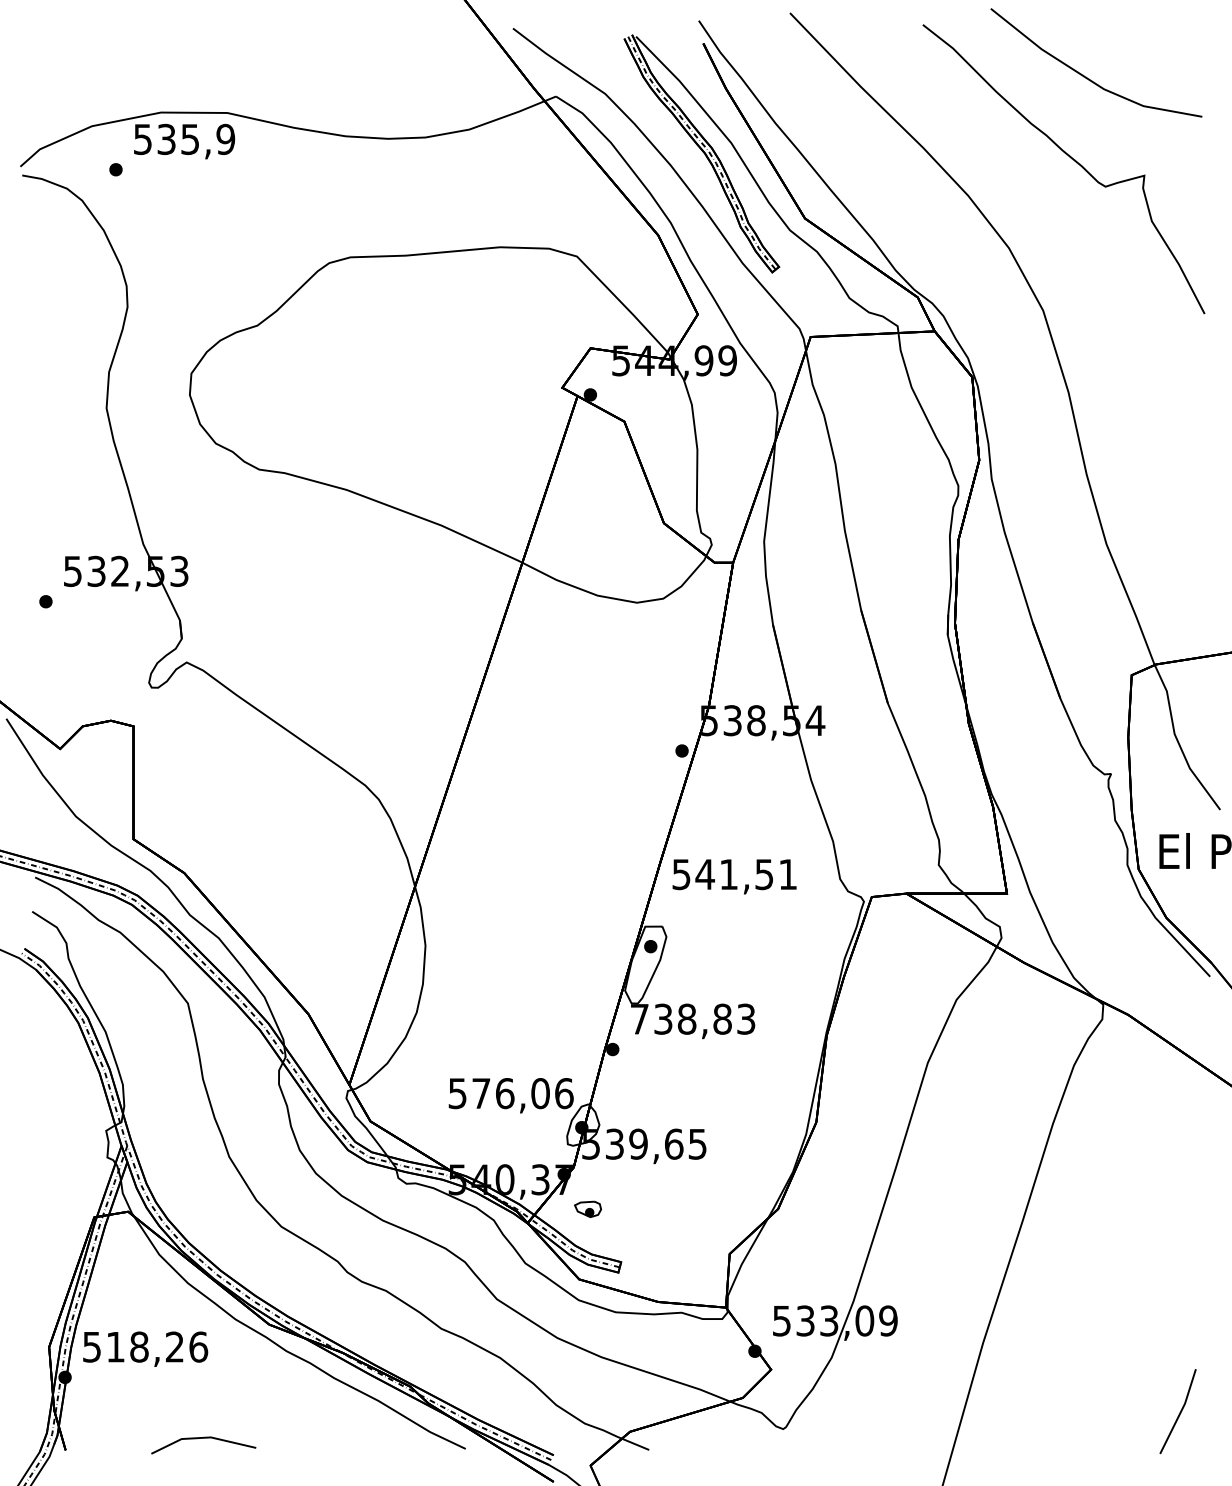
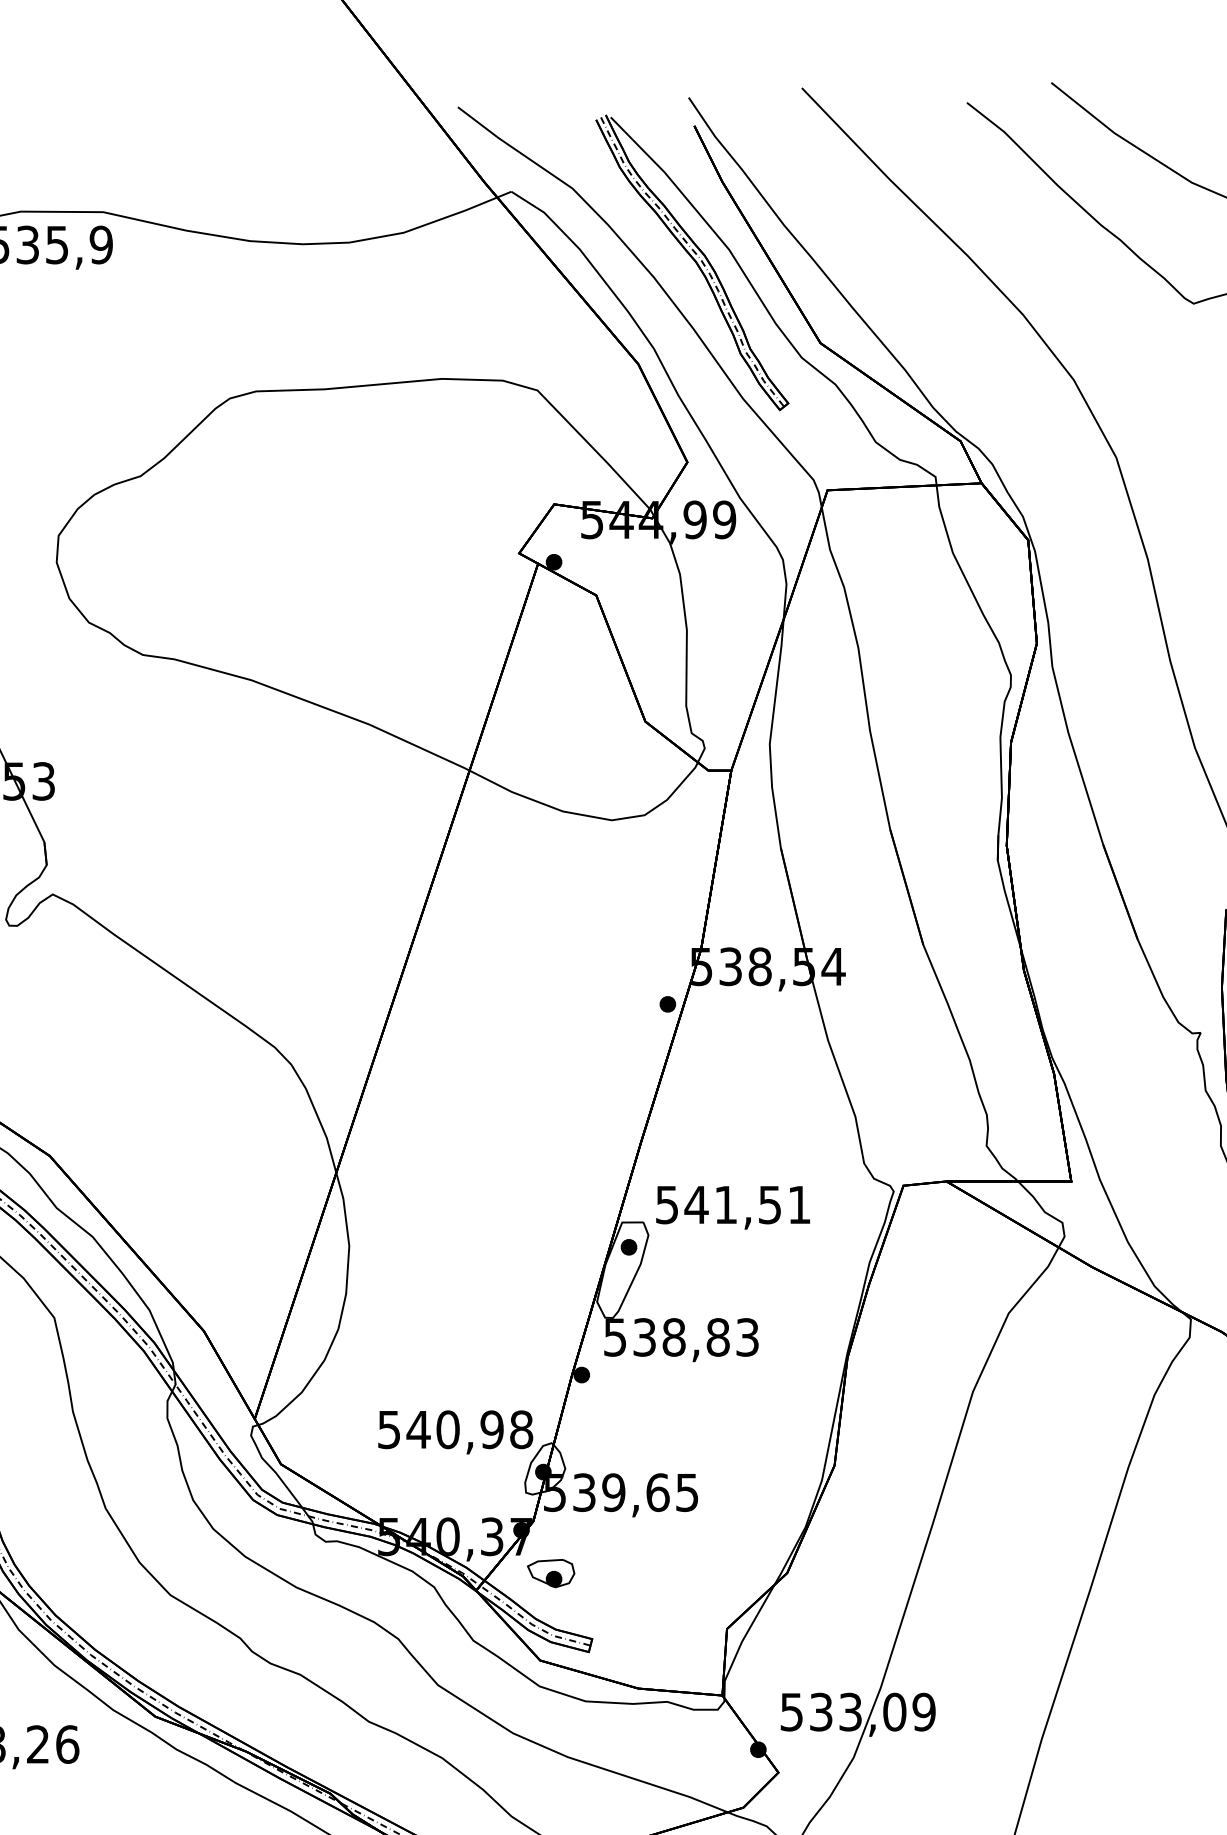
text: (734, 876) -> (732, 1207), moved
text: (639, 1019) -> (615, 1337), 738,83 -> 538,83
text: (522, 1093) -> (469, 1429), 576,06 -> 540,98
part: (587, 1209) -> (550, 1573), size x1.43

